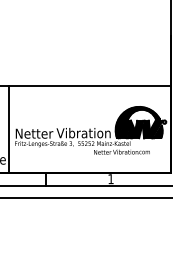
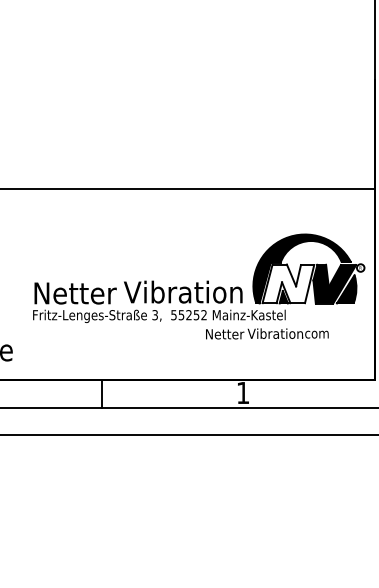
line: (9, 129) -> (20, 284), removed
fill: (131, 129) -> (288, 284), removed

